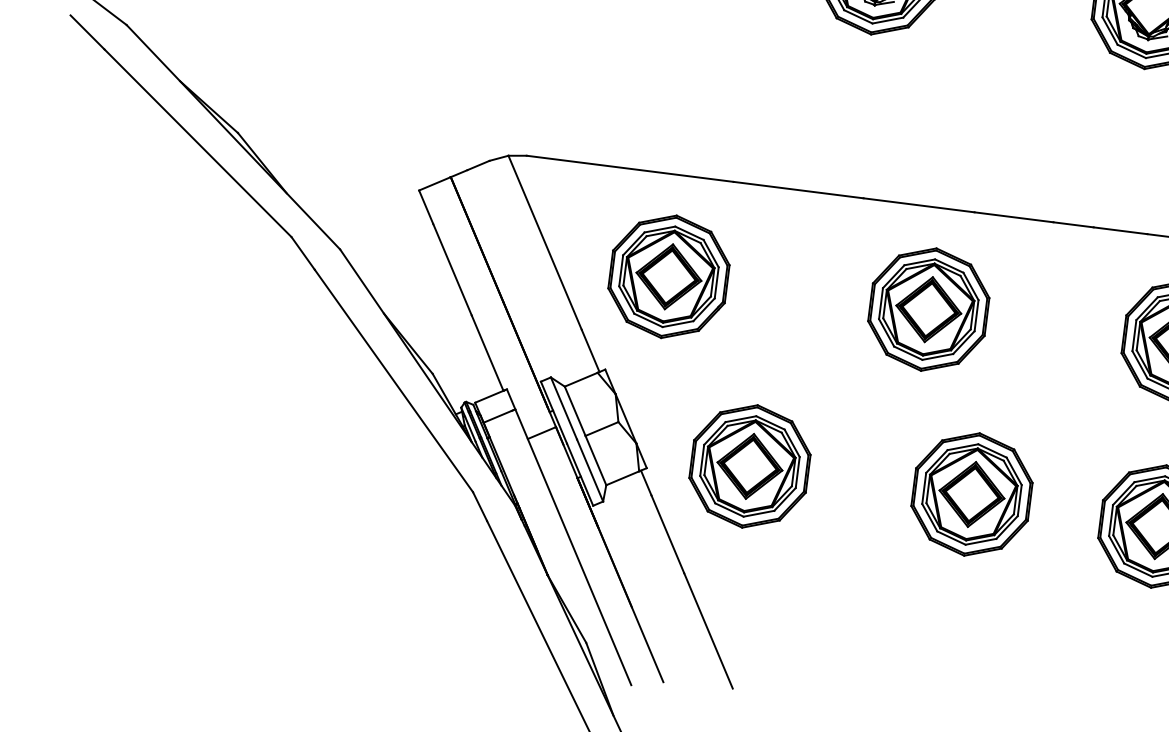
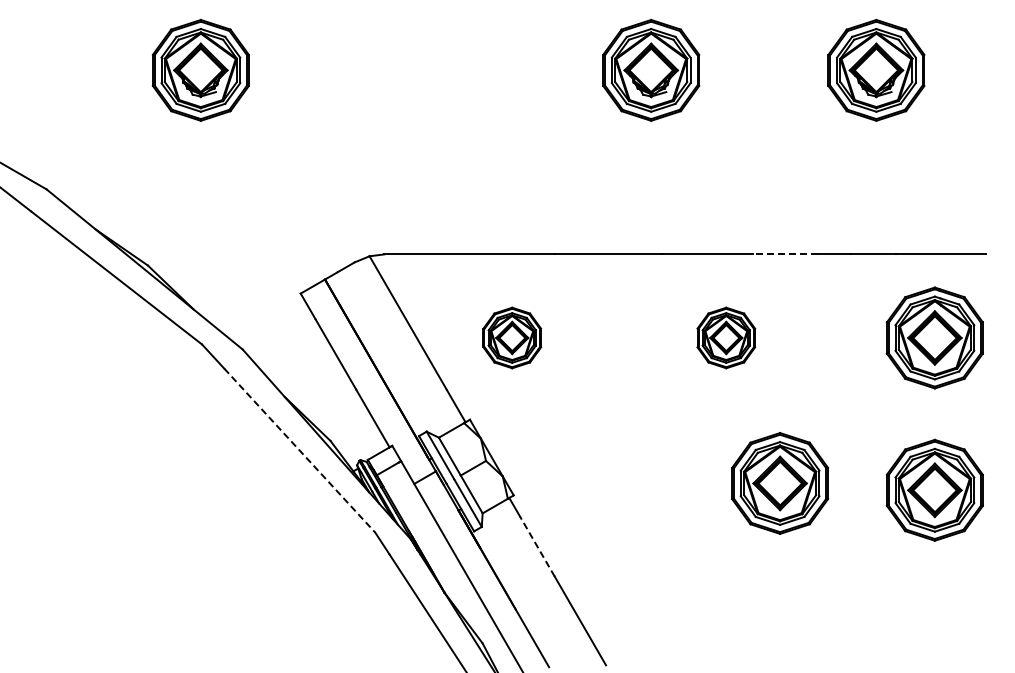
line: (1013, 217) -> (785, 254), solid -> dashed
part: (669, 276) -> (512, 337), size x0.6
part: (929, 309) -> (726, 337), size x0.6
line: (393, 380) -> (299, 450), solid -> dashed
part: (750, 466) -> (597, 483), removed
line: (667, 533) -> (537, 546), solid -> dashed

